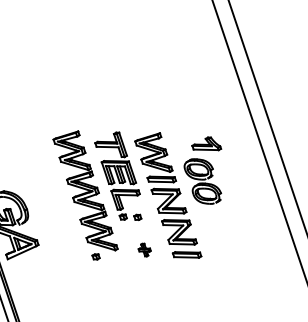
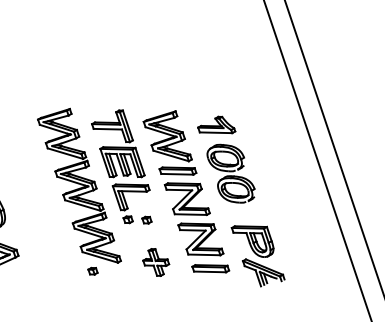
part: (206, 143) -> (216, 124), moved
part: (223, 245) -> (257, 256), added
part: (144, 249) -> (155, 261), size x1.67

